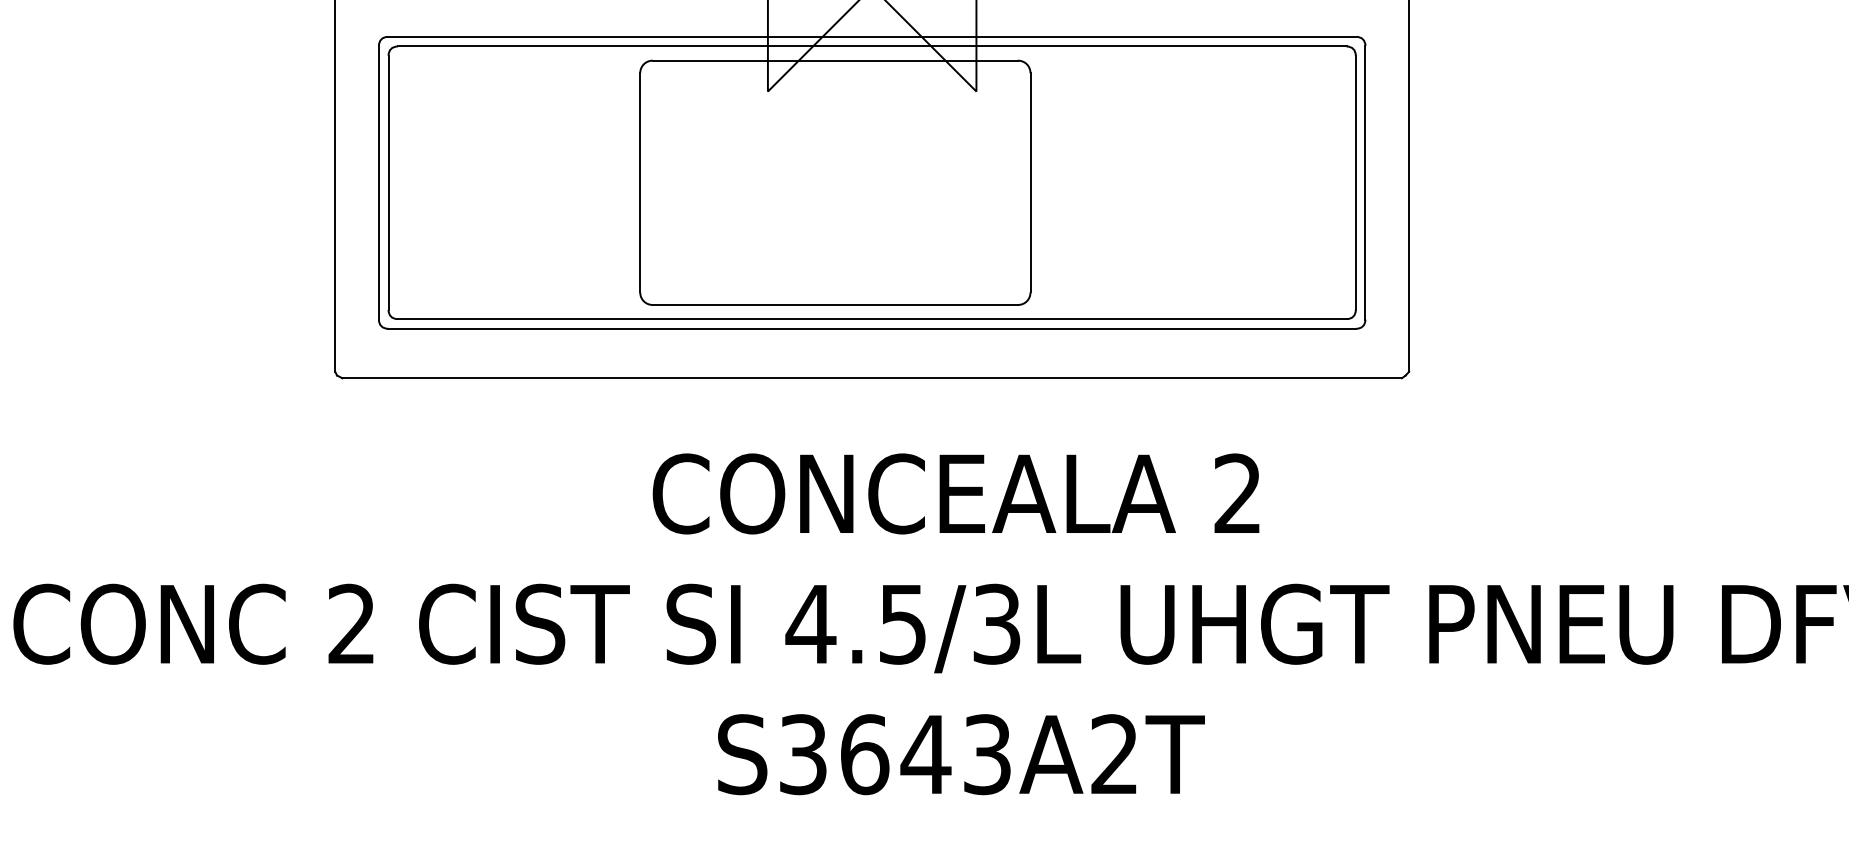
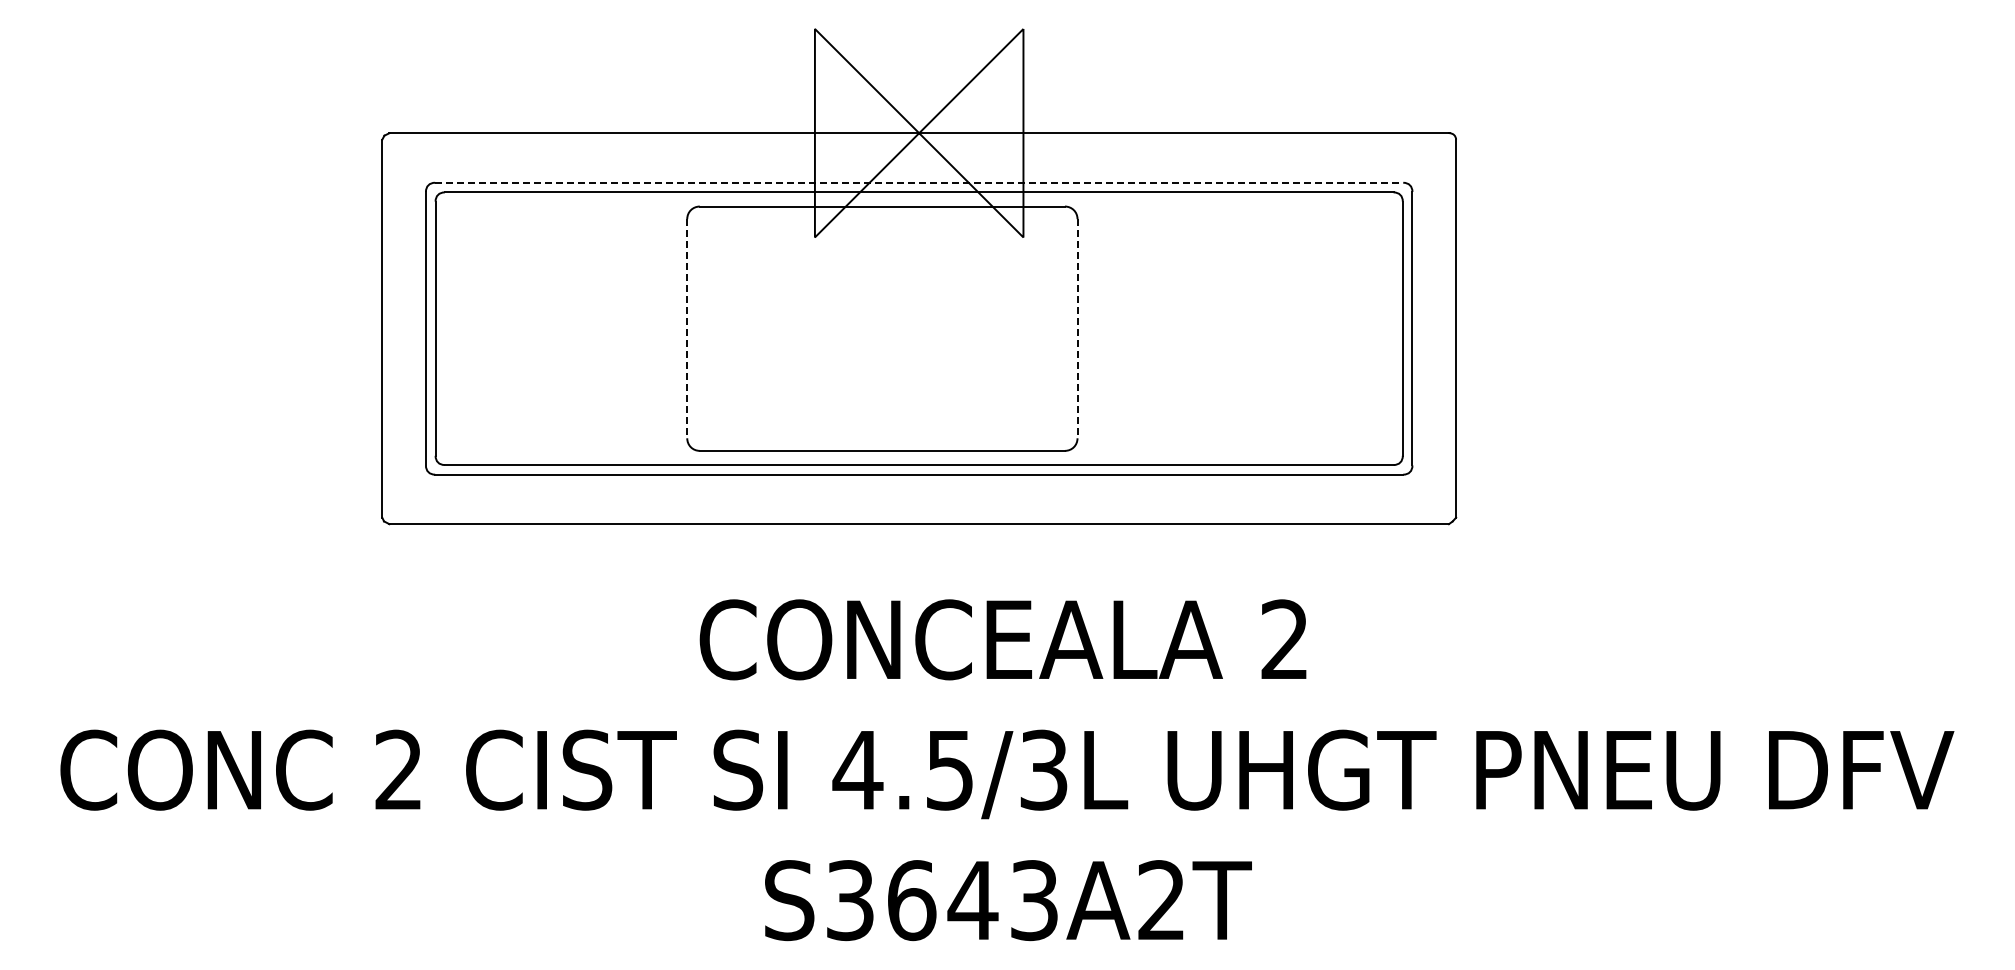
line: (872, 36) -> (919, 182), solid -> dashed
line: (640, 182) -> (687, 328), solid -> dashed
line: (1030, 182) -> (1077, 328), solid -> dashed

